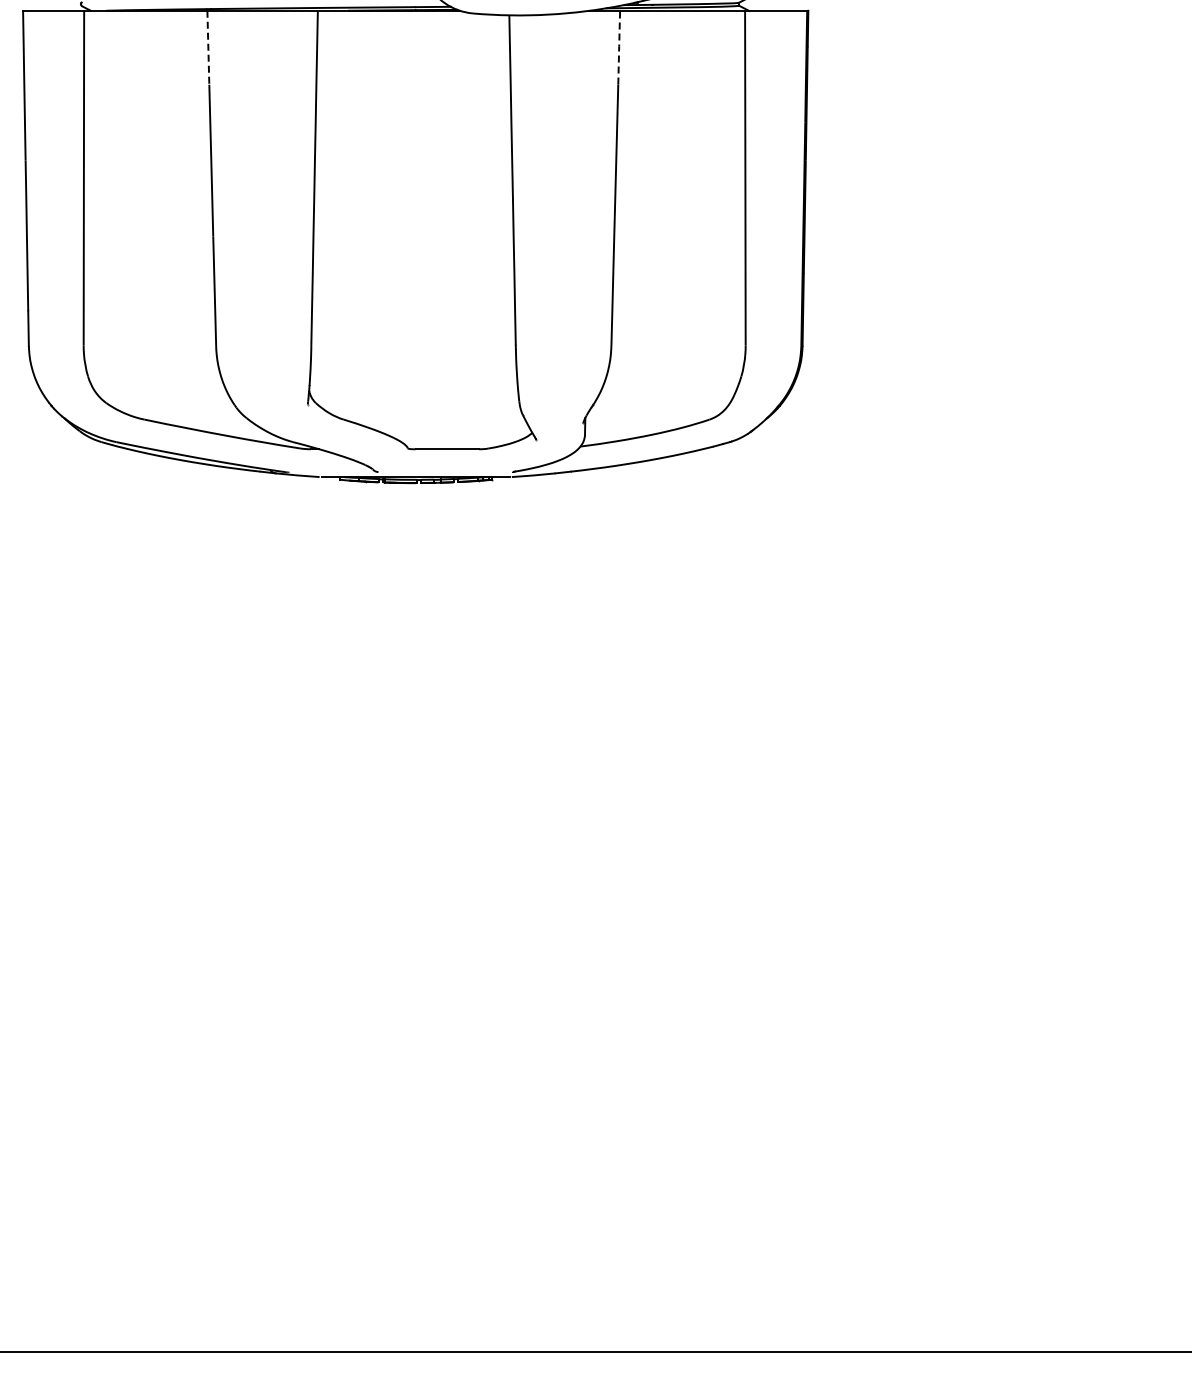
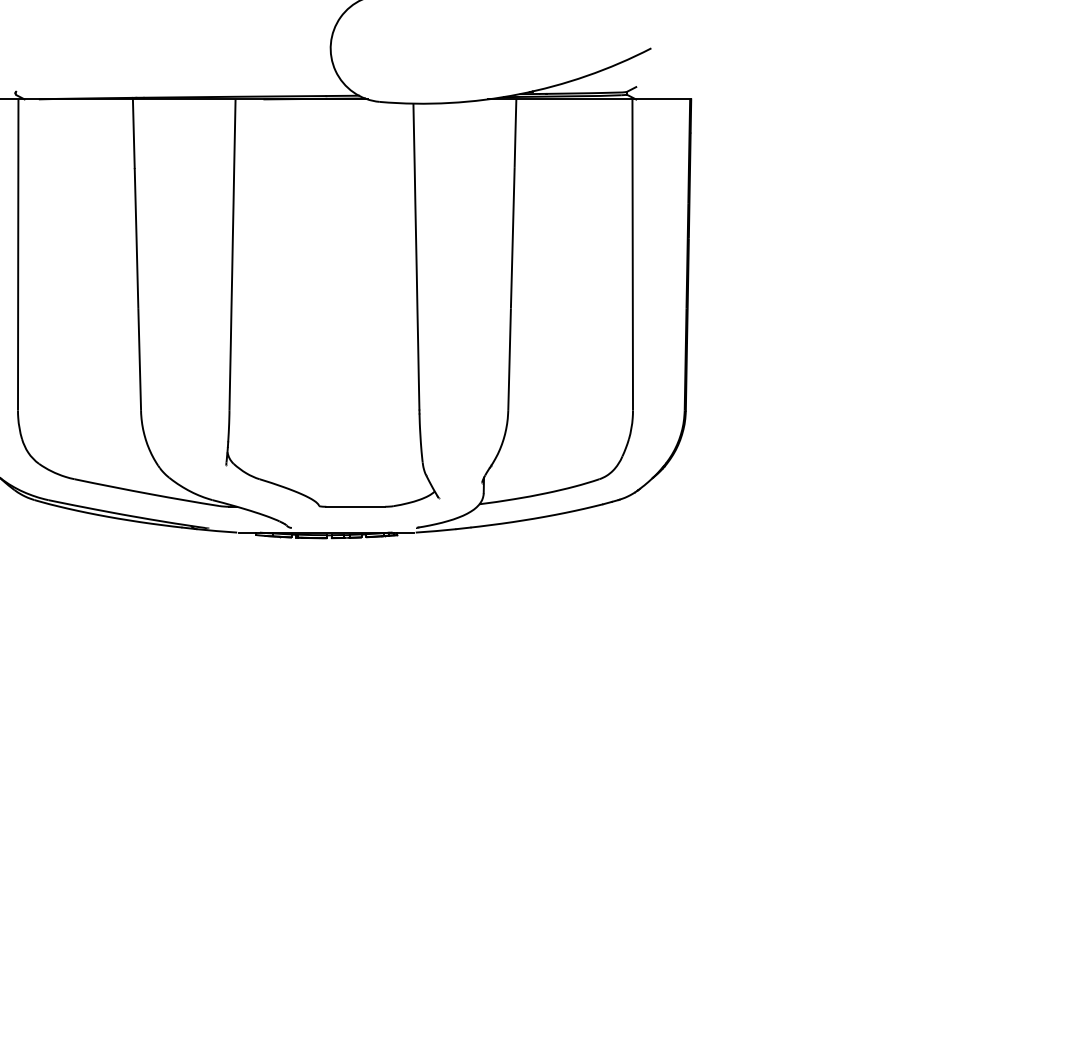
line: (619, 47) -> (515, 133), dashed -> solid
line: (208, 48) -> (133, 134), dashed -> solid

